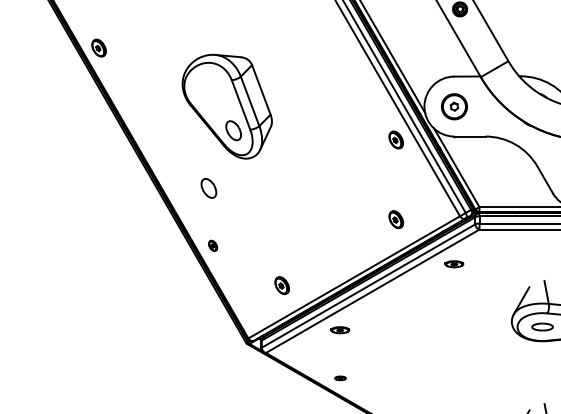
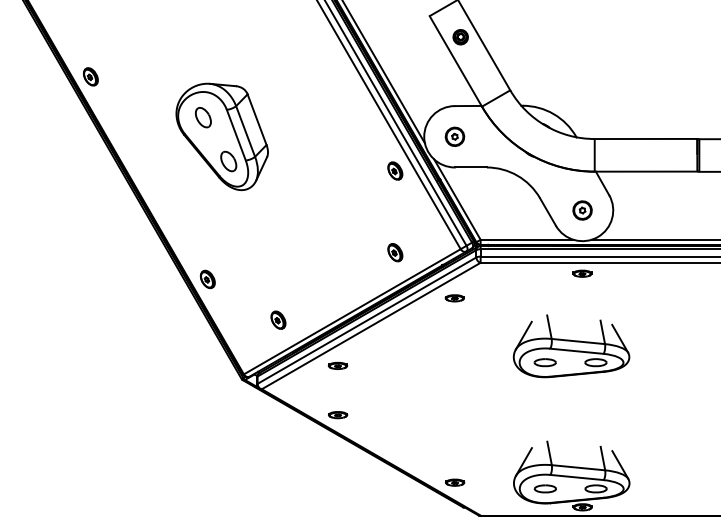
part: (453, 106) -> (454, 136), size x0.71
part: (209, 188) -> (203, 117), moved
part: (212, 245) -> (207, 279), size x1.67
part: (340, 378) -> (338, 415), size x1.67

